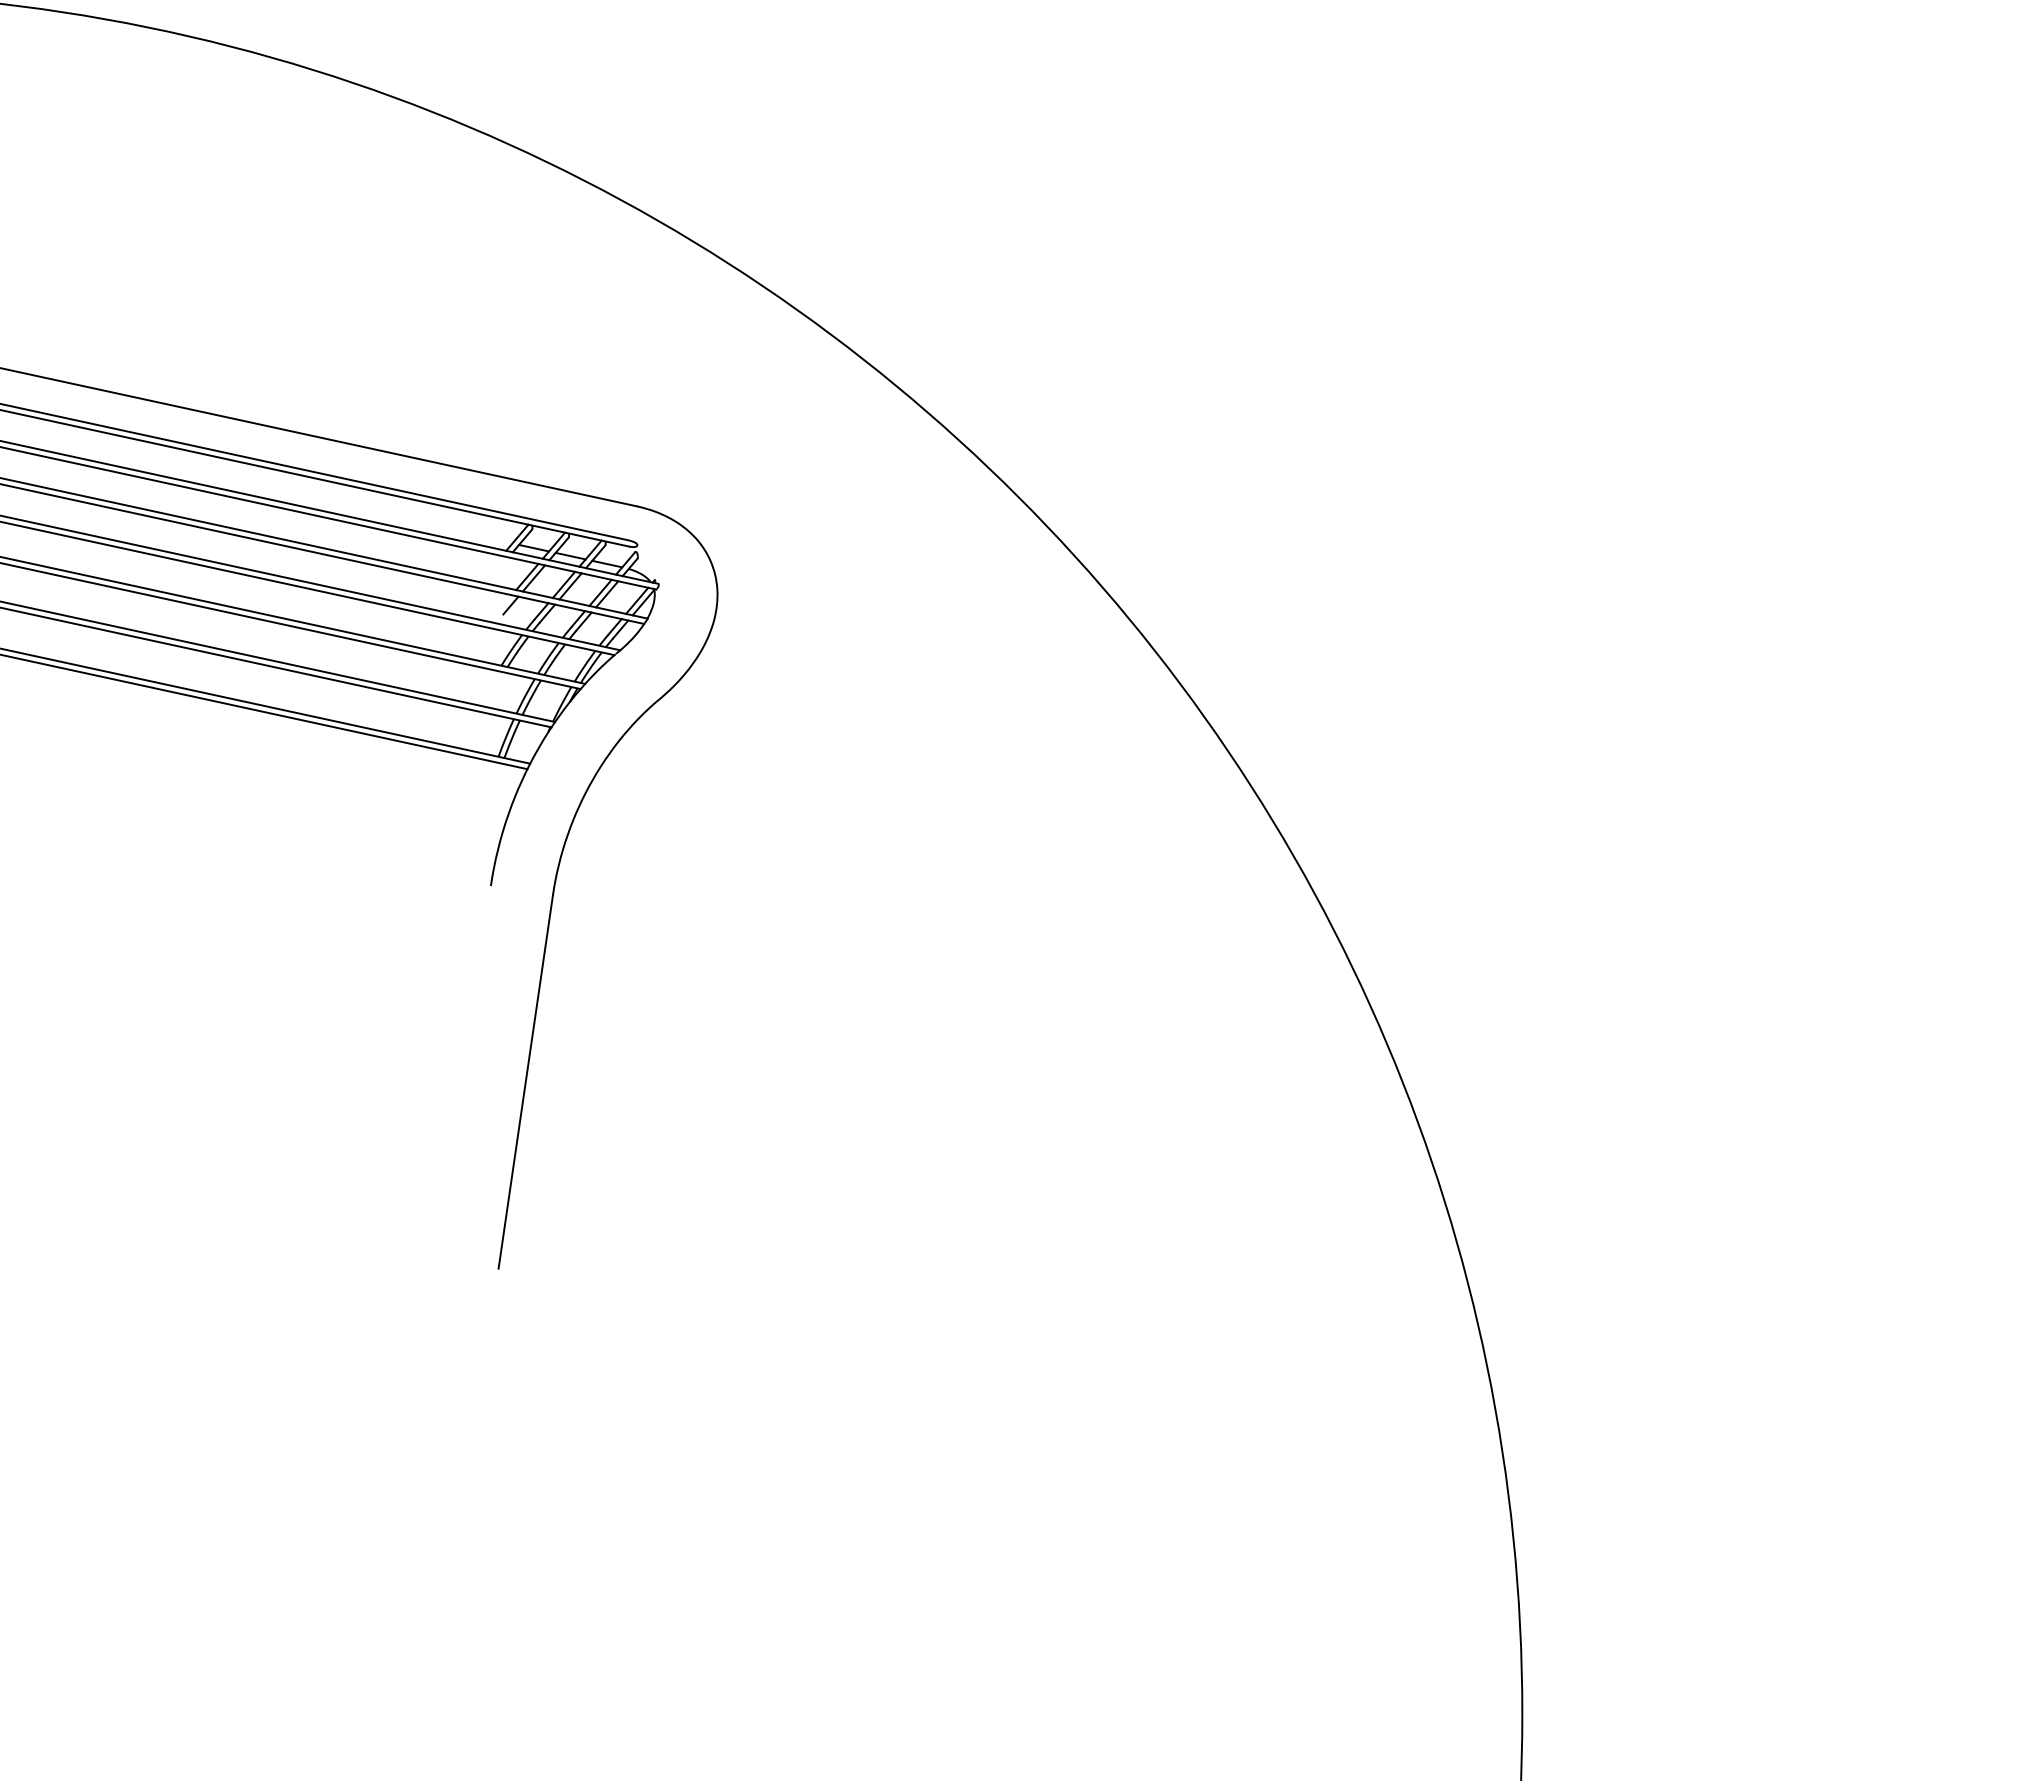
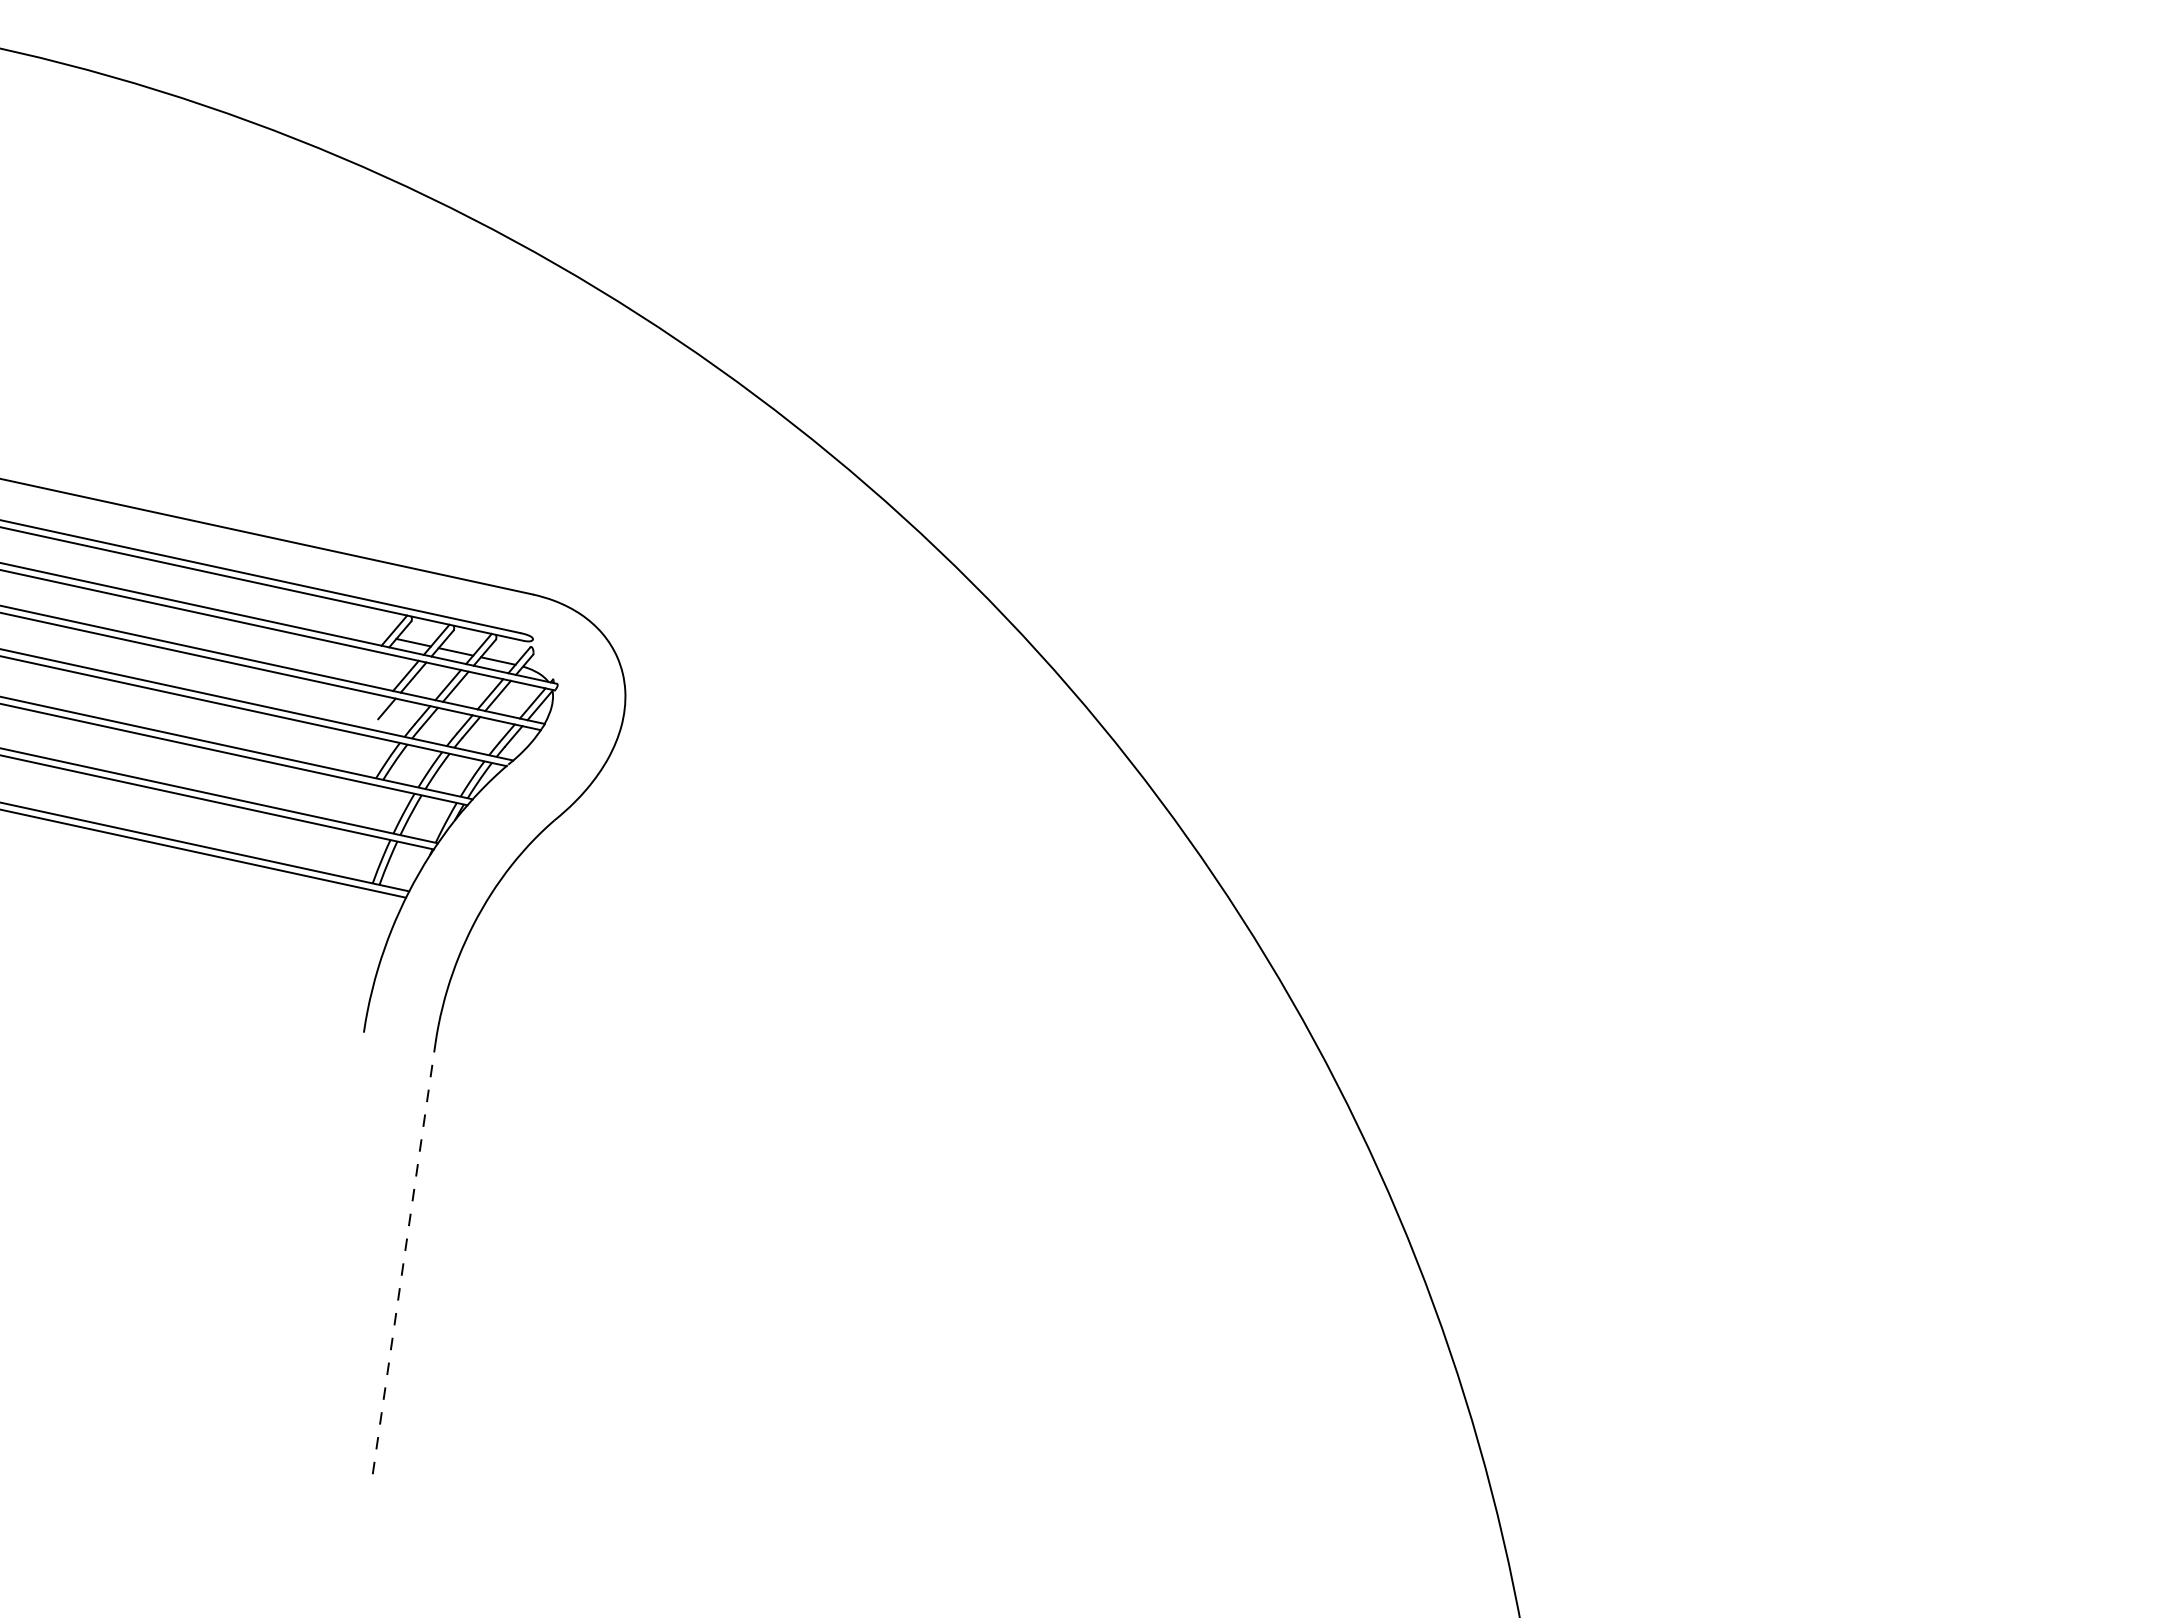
line: (525, 1081) -> (403, 1258), solid -> dashed

